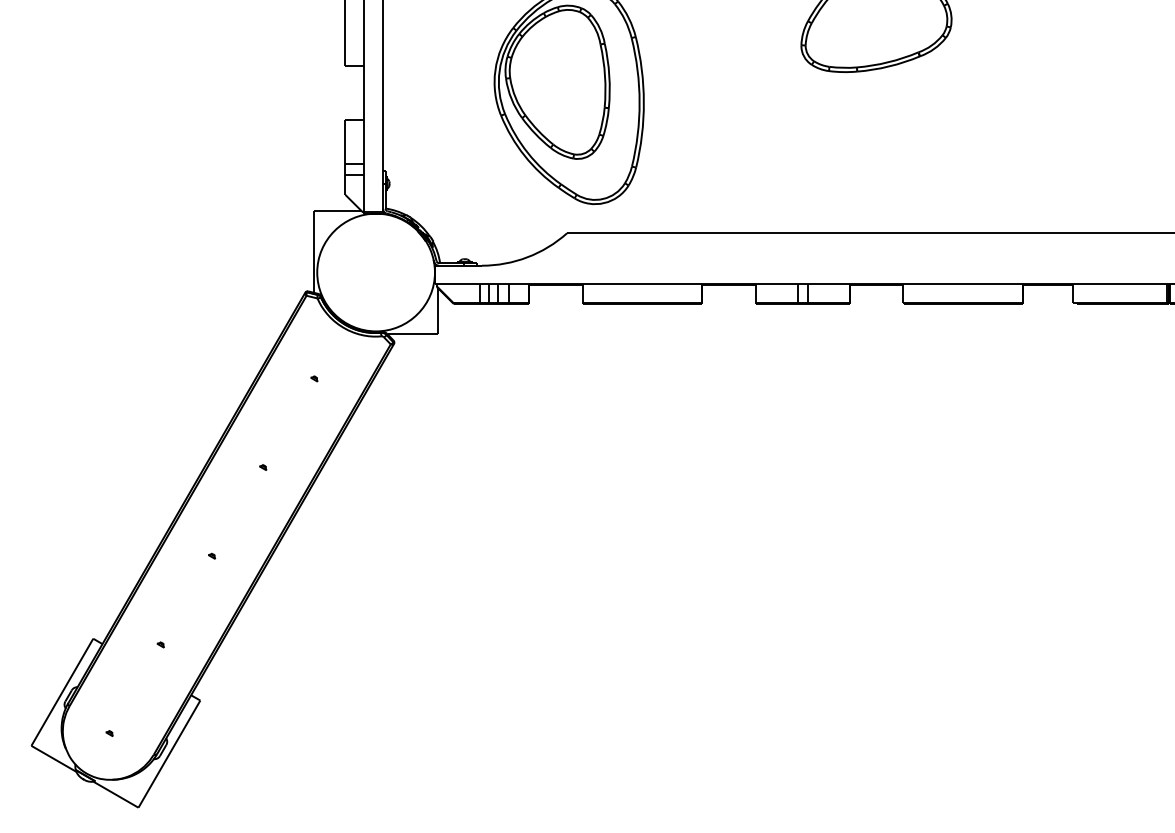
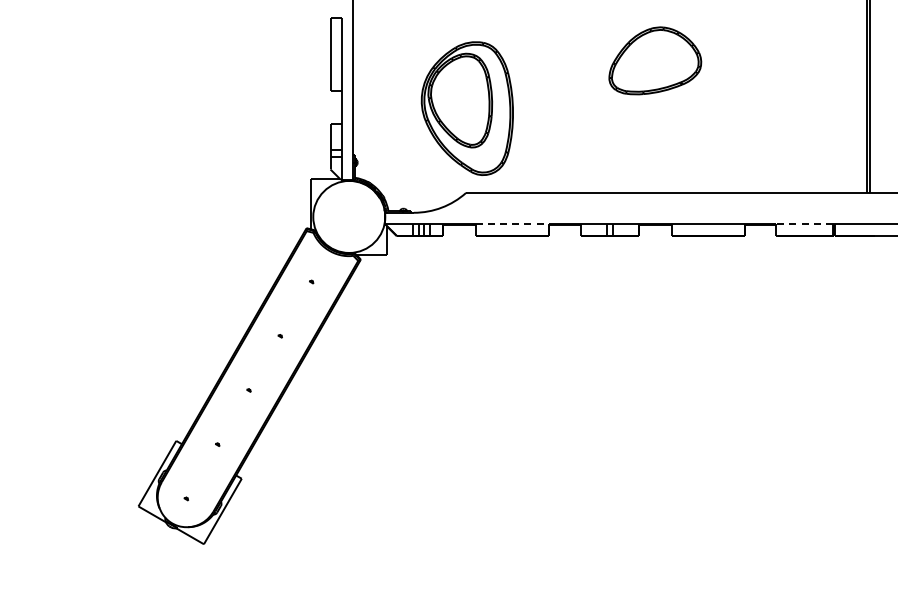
line: (642, 284) -> (512, 224), solid -> dashed
line: (1120, 284) -> (804, 224), solid -> dashed

